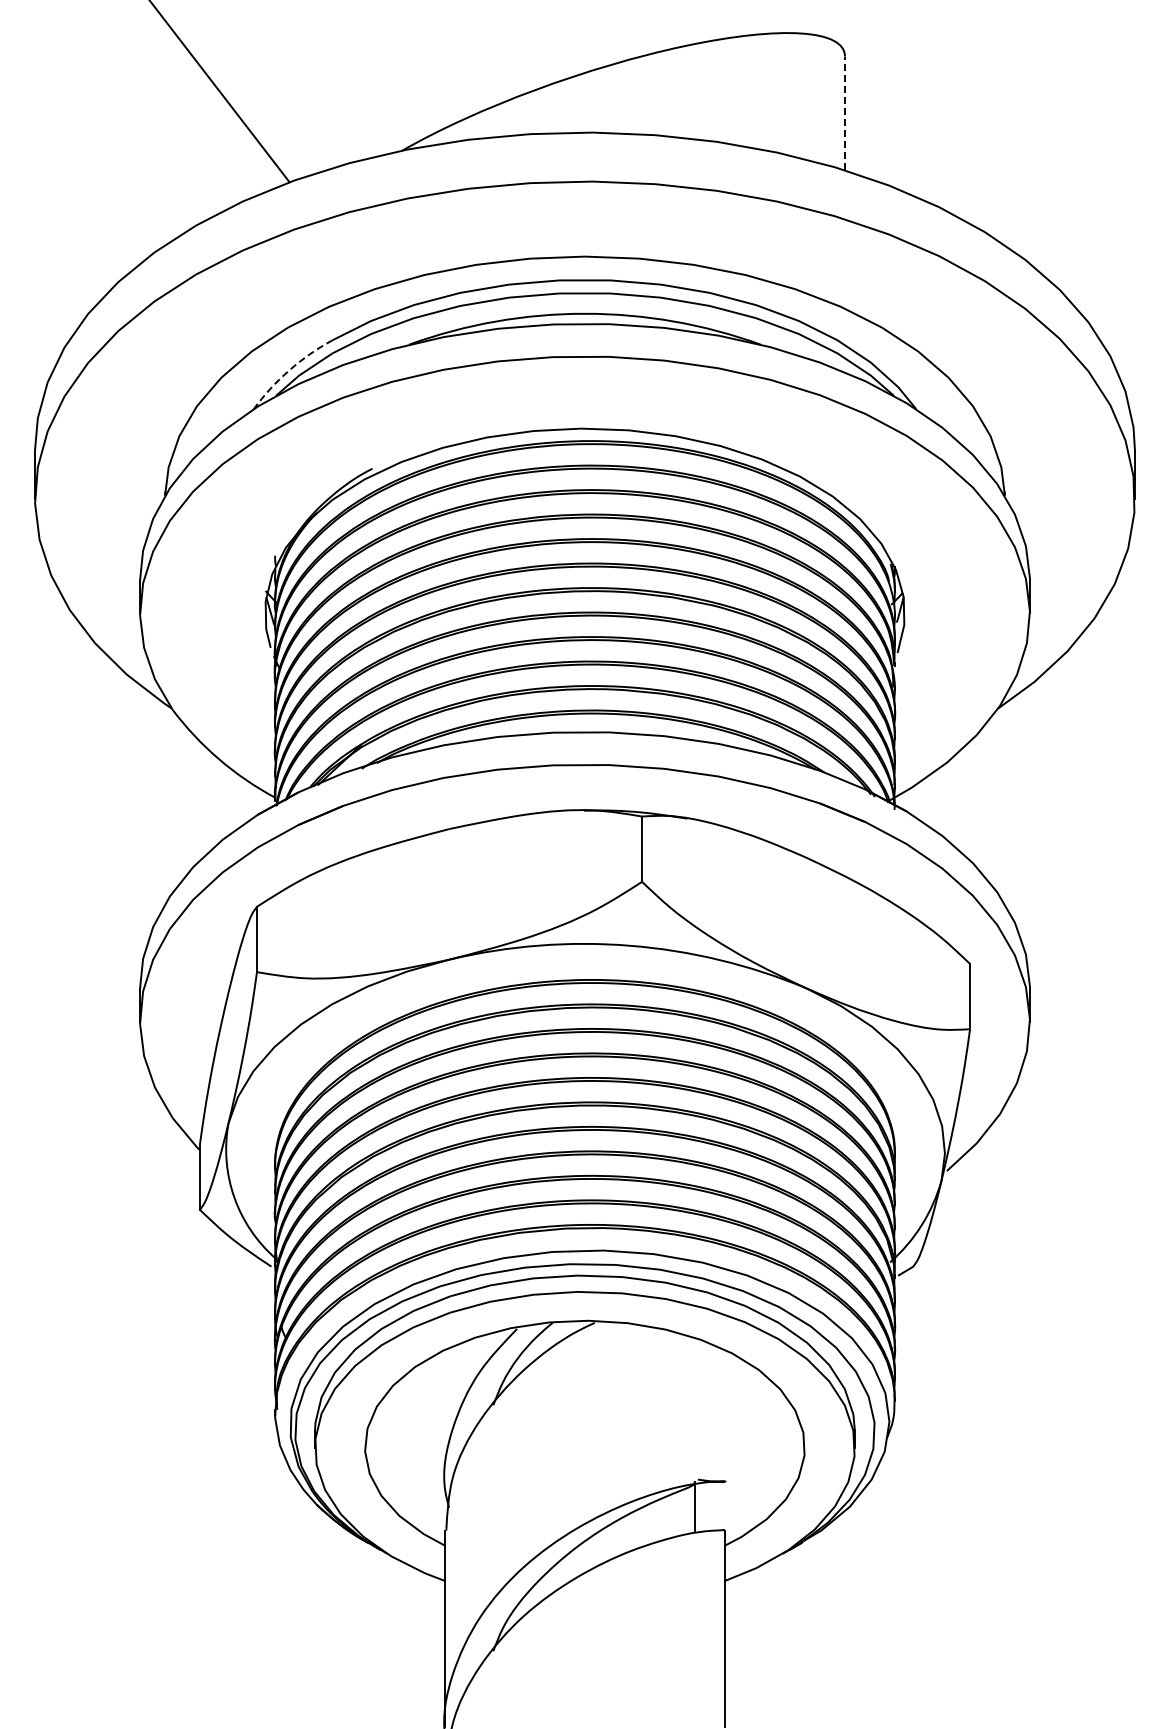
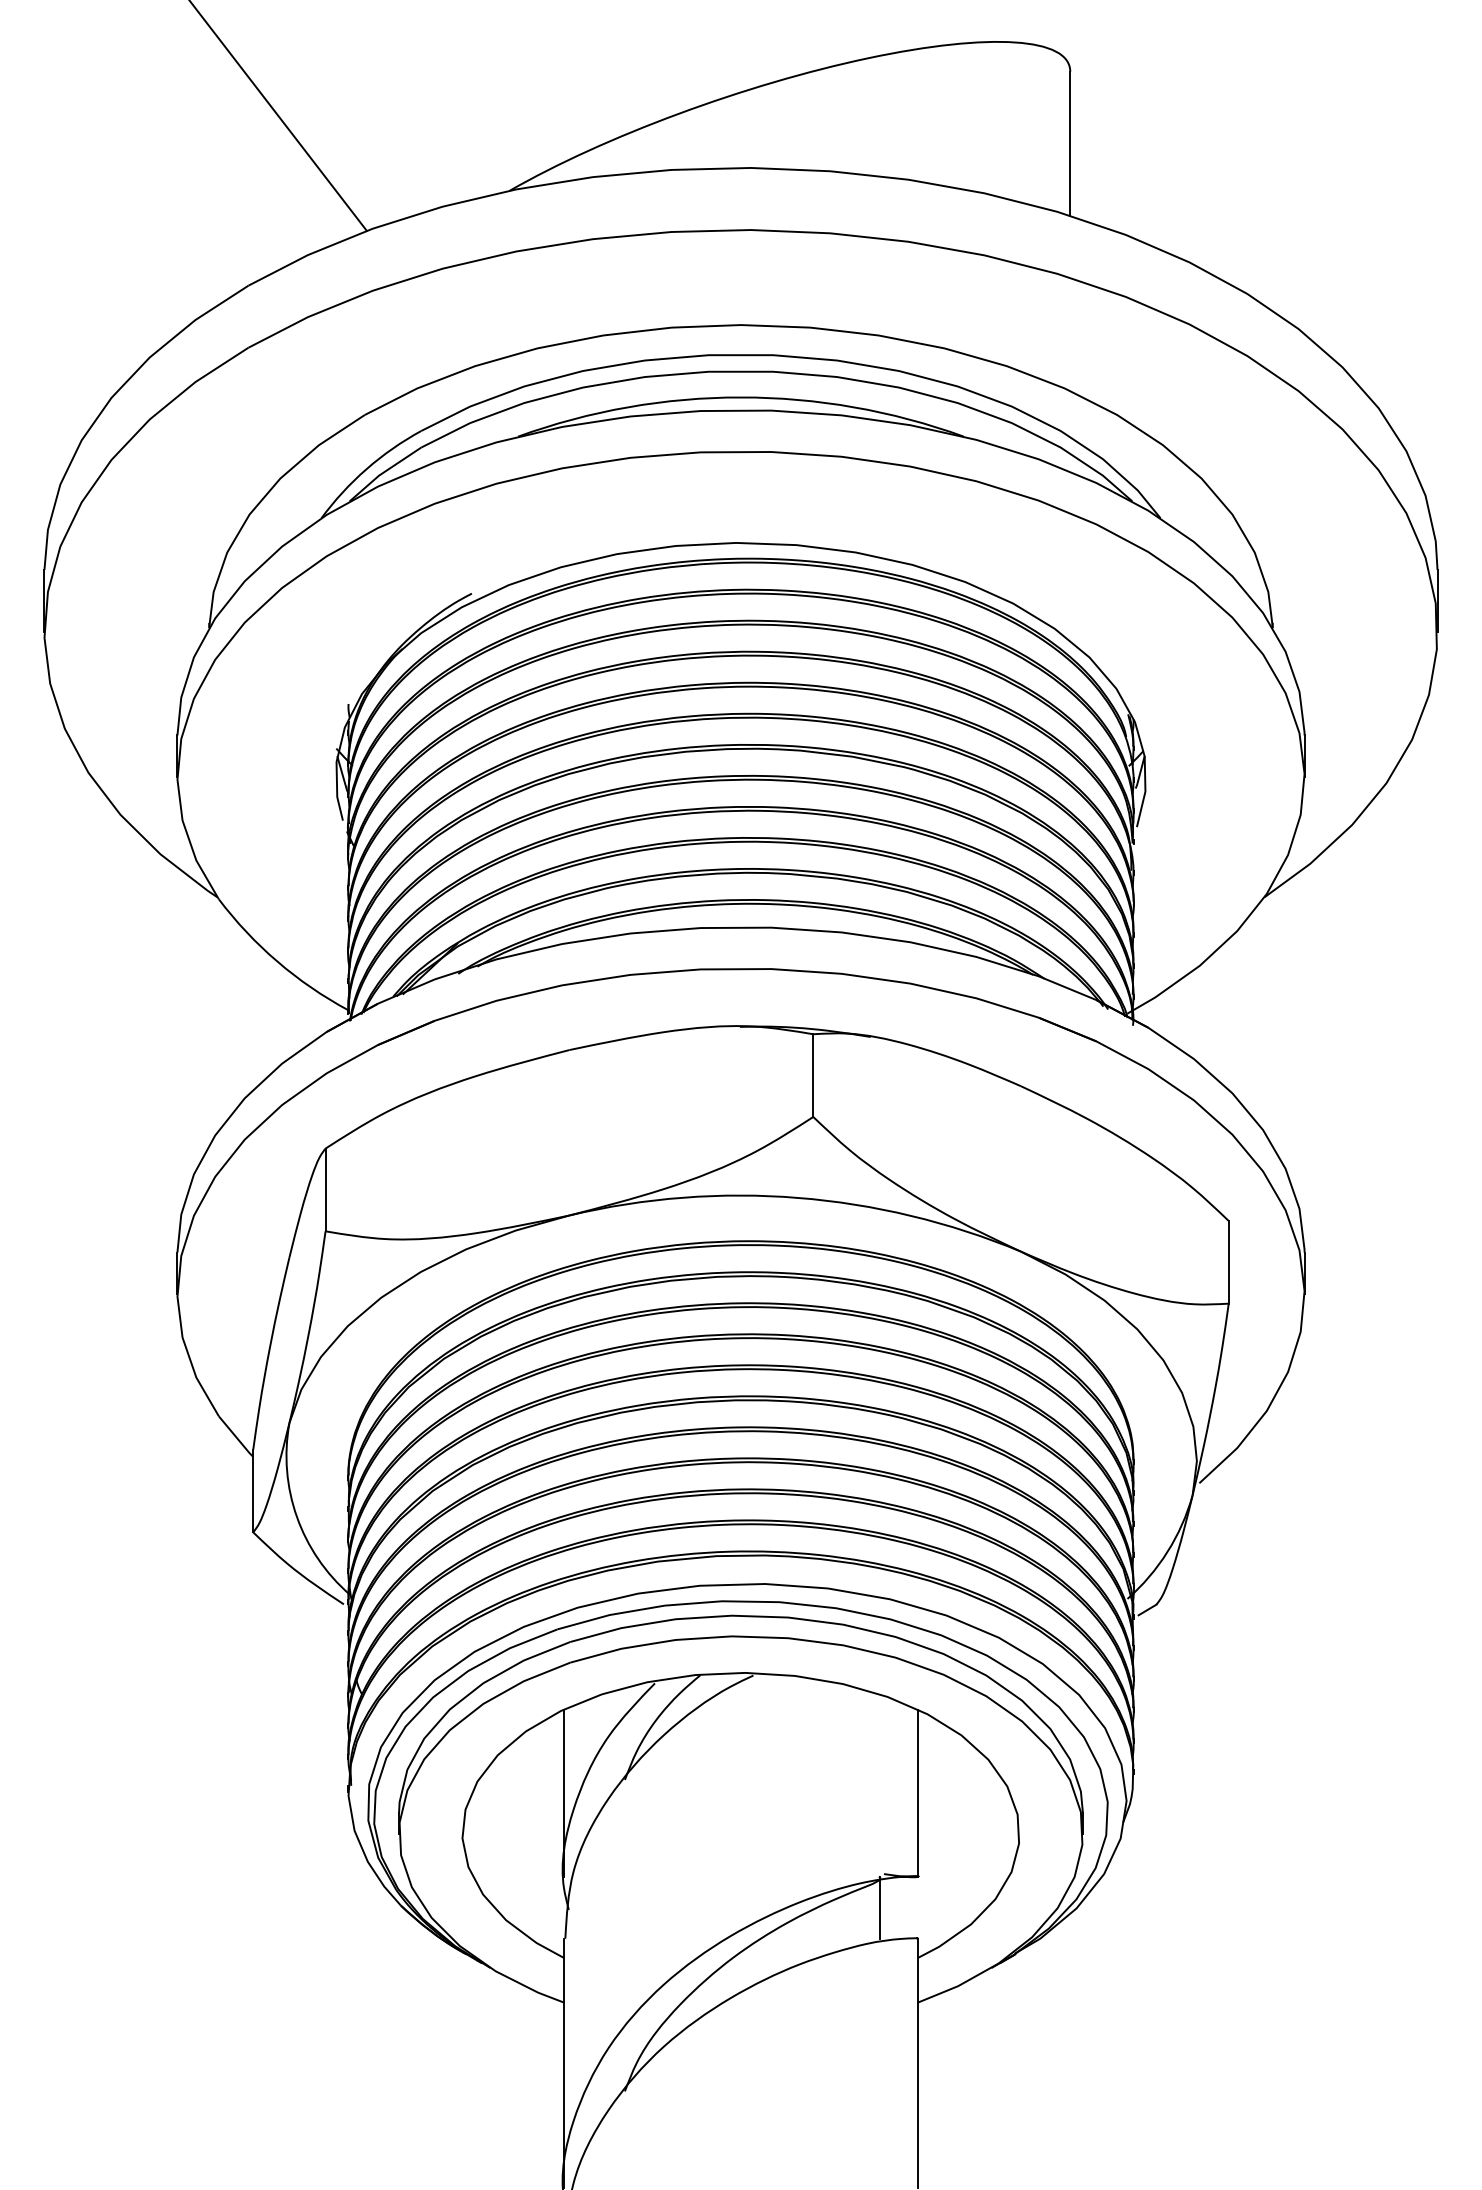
line: (844, 113) -> (1069, 143), dashed -> solid
arc: (289, 370) -> (366, 469), dashed -> solid
line: (445, 1415) -> (564, 1792), added
line: (724, 1415) -> (917, 1792), added

